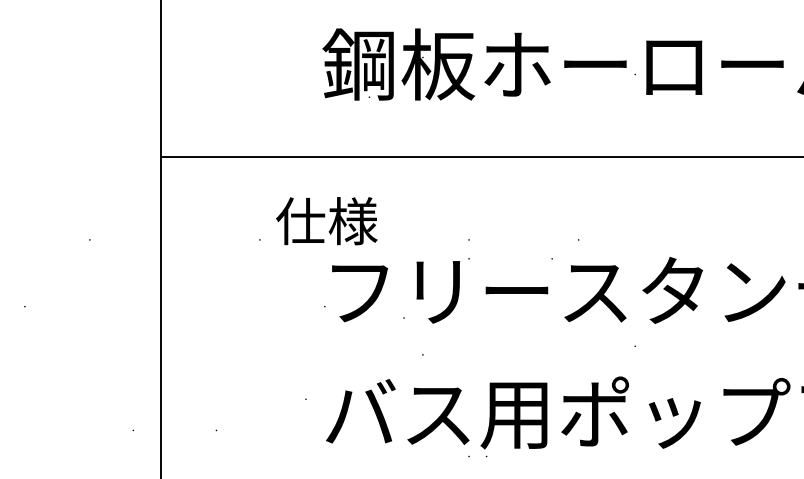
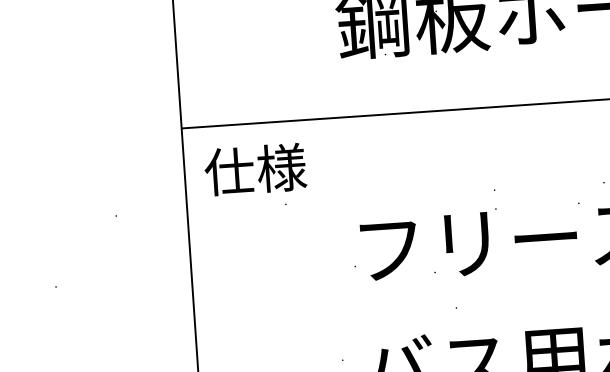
text: (326, 221) -> (255, 170), moved

